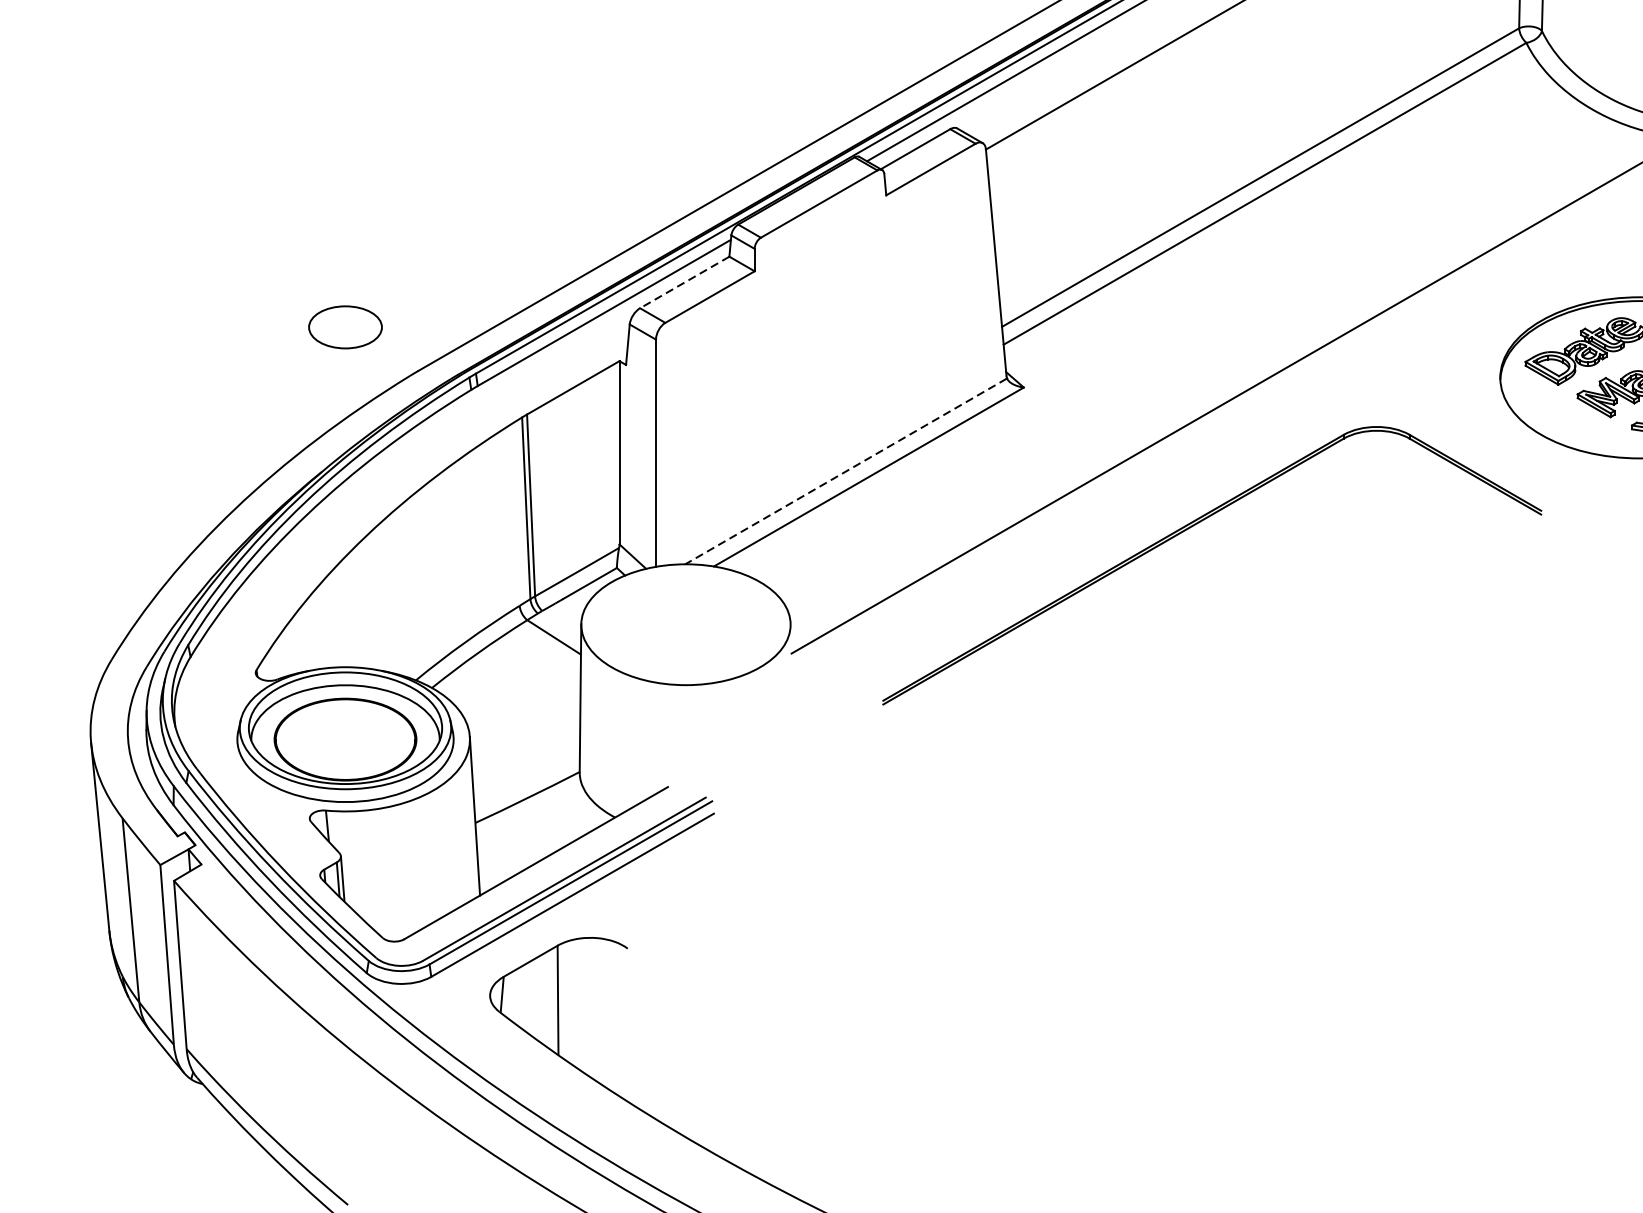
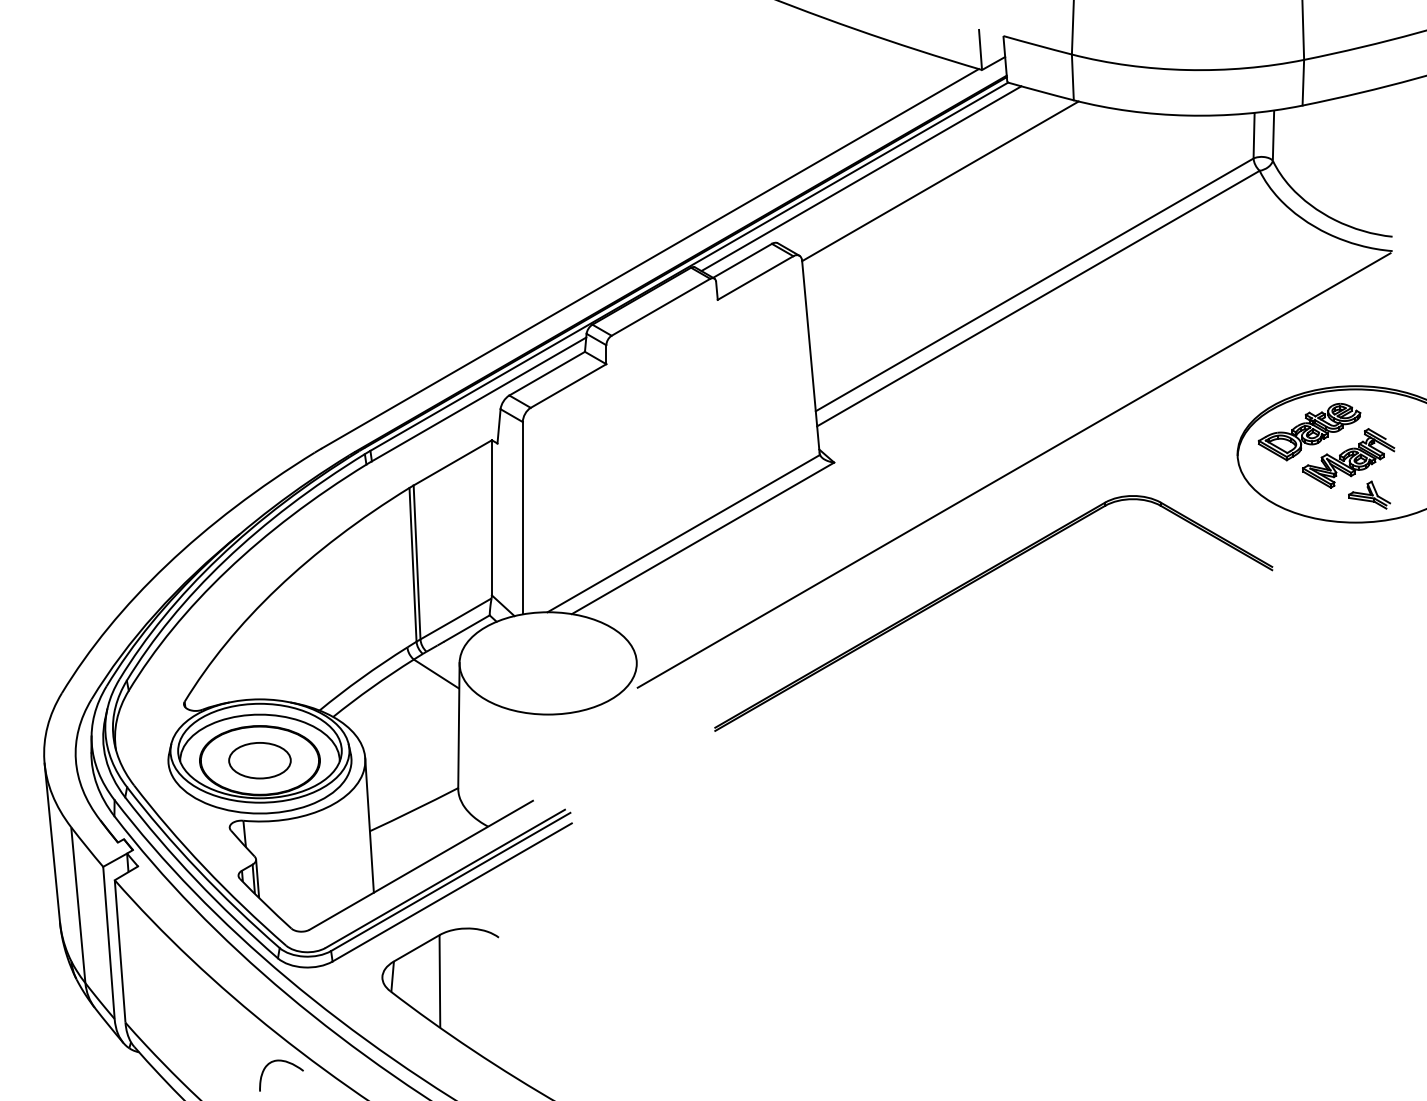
line: (685, 282) -> (547, 373), dashed -> solid
part: (344, 327) -> (259, 760), moved
line: (845, 471) -> (683, 533), dashed -> solid
curve: (374, 1096) -> (284, 1062), added

